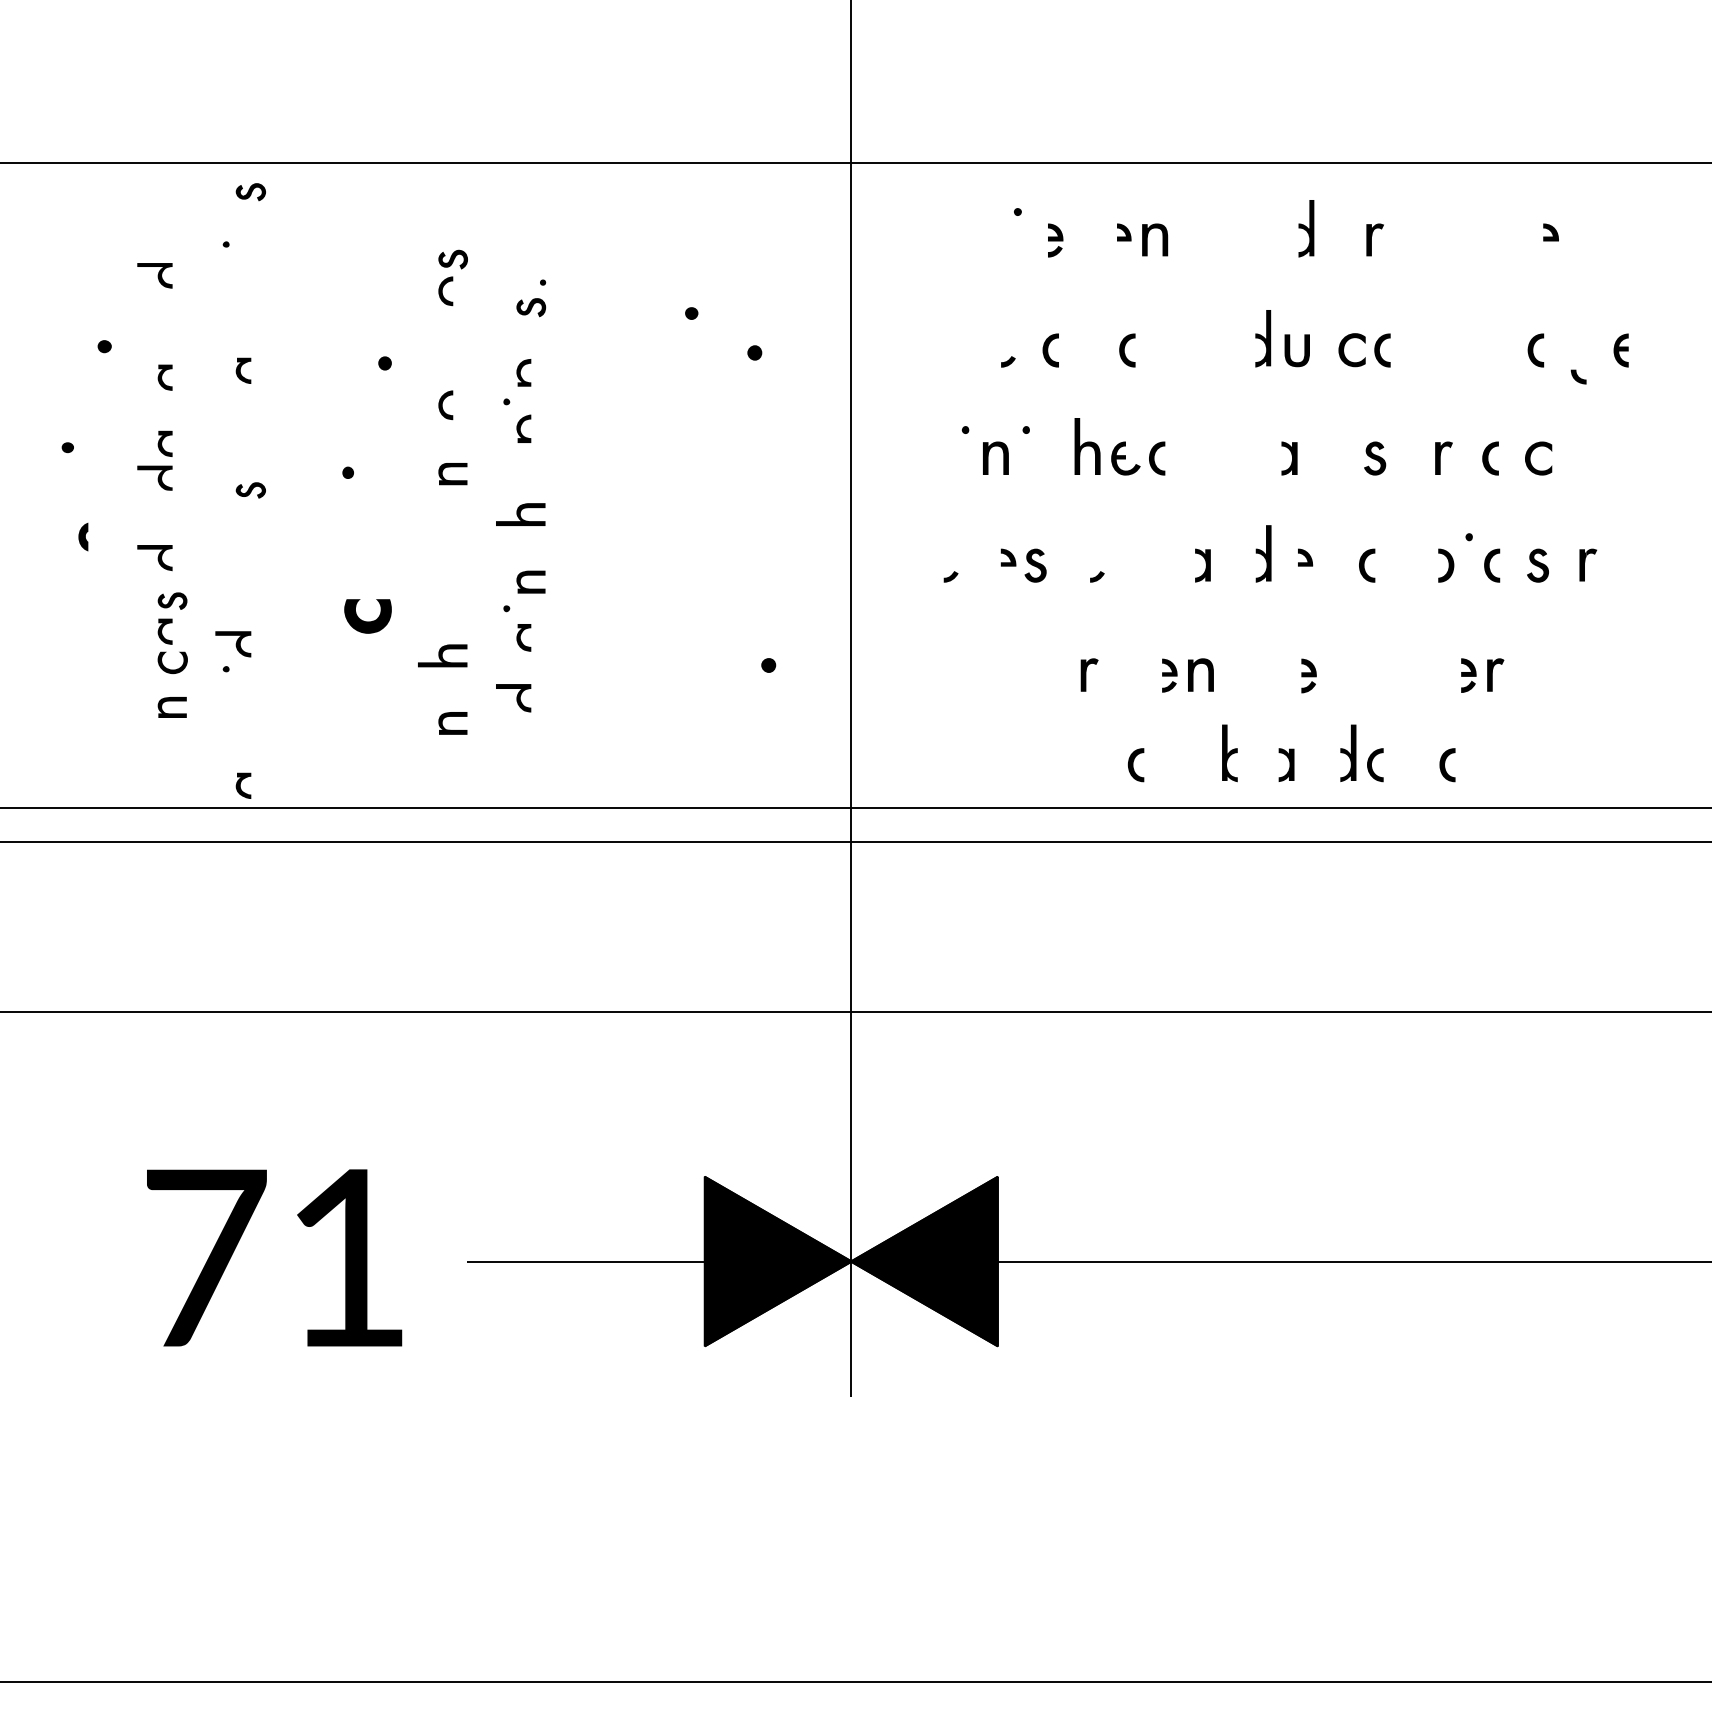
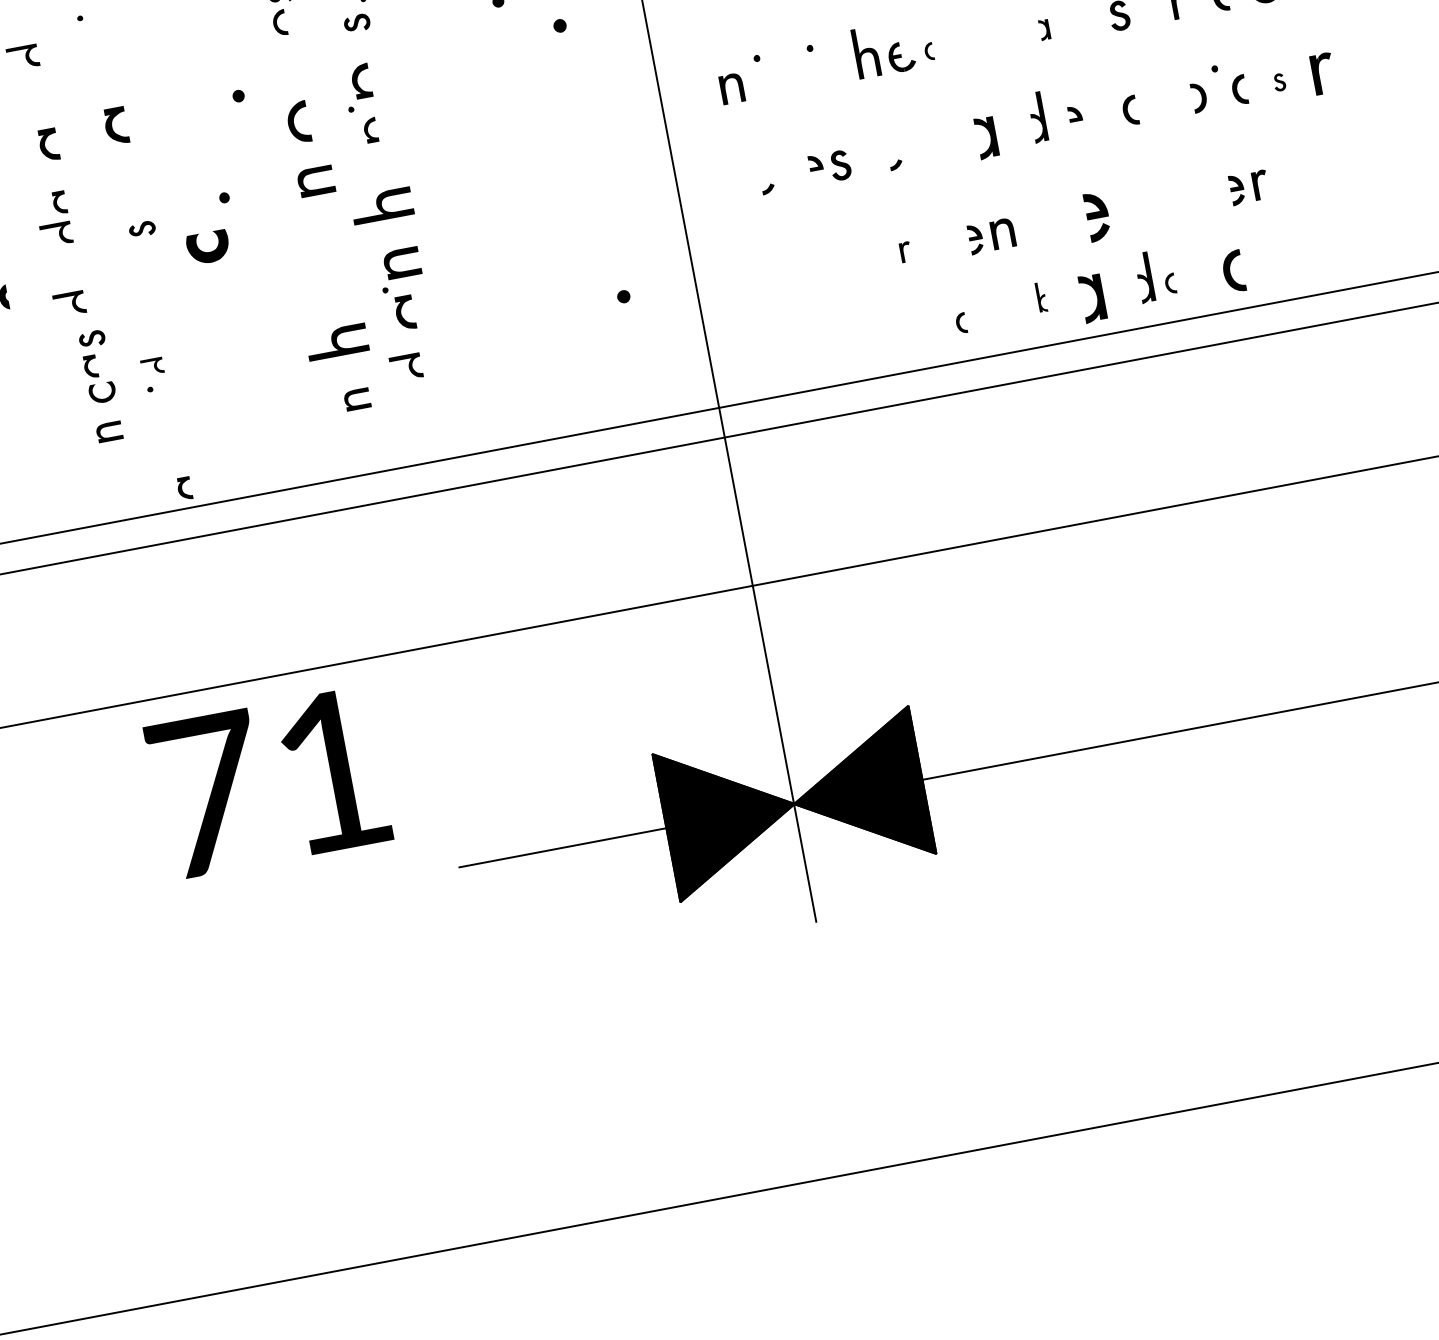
part: (243, 370) -> (116, 125), size x1.6
part: (523, 372) -> (361, 81), size x1.4
part: (164, 377) -> (48, 144), size x1.4
part: (445, 405) -> (298, 122), size x1.6
part: (988, 457) -> (725, 89), moved
part: (1157, 458) -> (929, 51), size x0.6
part: (1289, 458) -> (1044, 29), size x0.7
part: (452, 474) -> (315, 182), size x1.4
part: (520, 514) -> (381, 205), size x1.4
part: (1588, 564) -> (1323, 73), size x1.4
part: (1202, 565) -> (986, 137), size x1.4
part: (1537, 565) -> (1279, 82), size x0.6
part: (530, 581) -> (401, 262), size x1.4
part: (367, 616) -> (207, 247), moved
part: (523, 637) -> (404, 312), size x1.4
part: (233, 644) -> (152, 366), size x0.7
part: (442, 655) -> (337, 341), size x1.4
part: (1089, 674) -> (905, 251), size x0.7
part: (1308, 675) -> (1097, 216), size x1.6
part: (1229, 753) -> (1041, 297), size x0.6
part: (1286, 764) -> (1092, 297), size x1.6
part: (1135, 765) -> (960, 323), size x0.7
part: (1375, 765) -> (1170, 283), size x0.7
part: (1447, 765) -> (1233, 272), size x1.4
text: (274, 1257) -> (268, 783), moved

